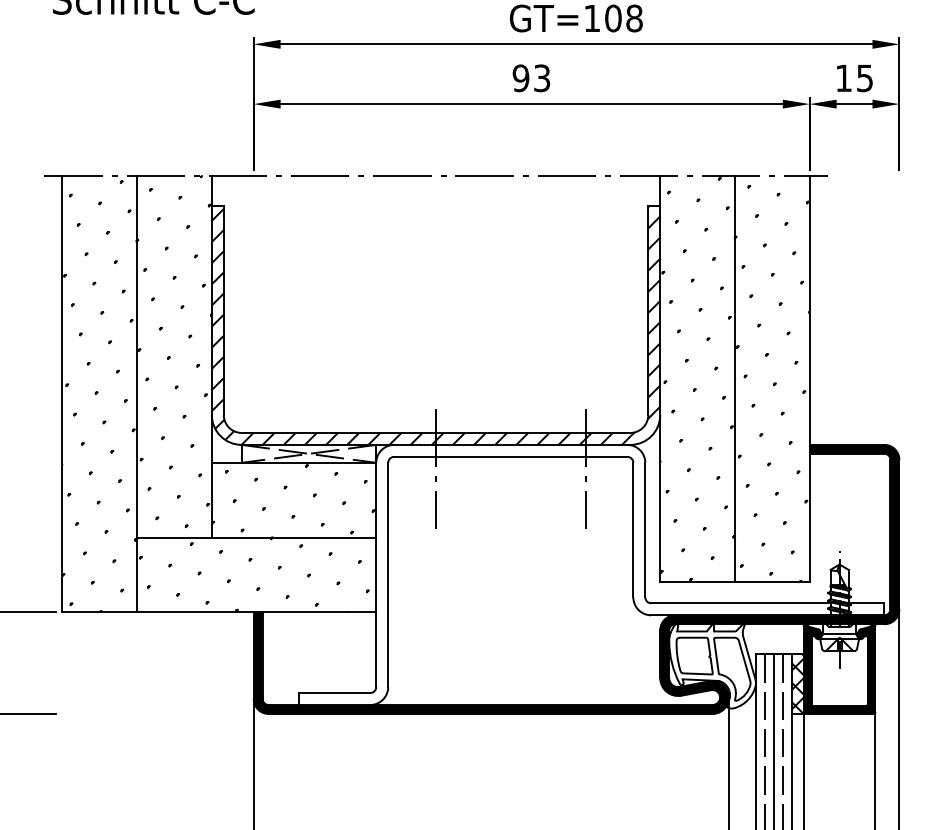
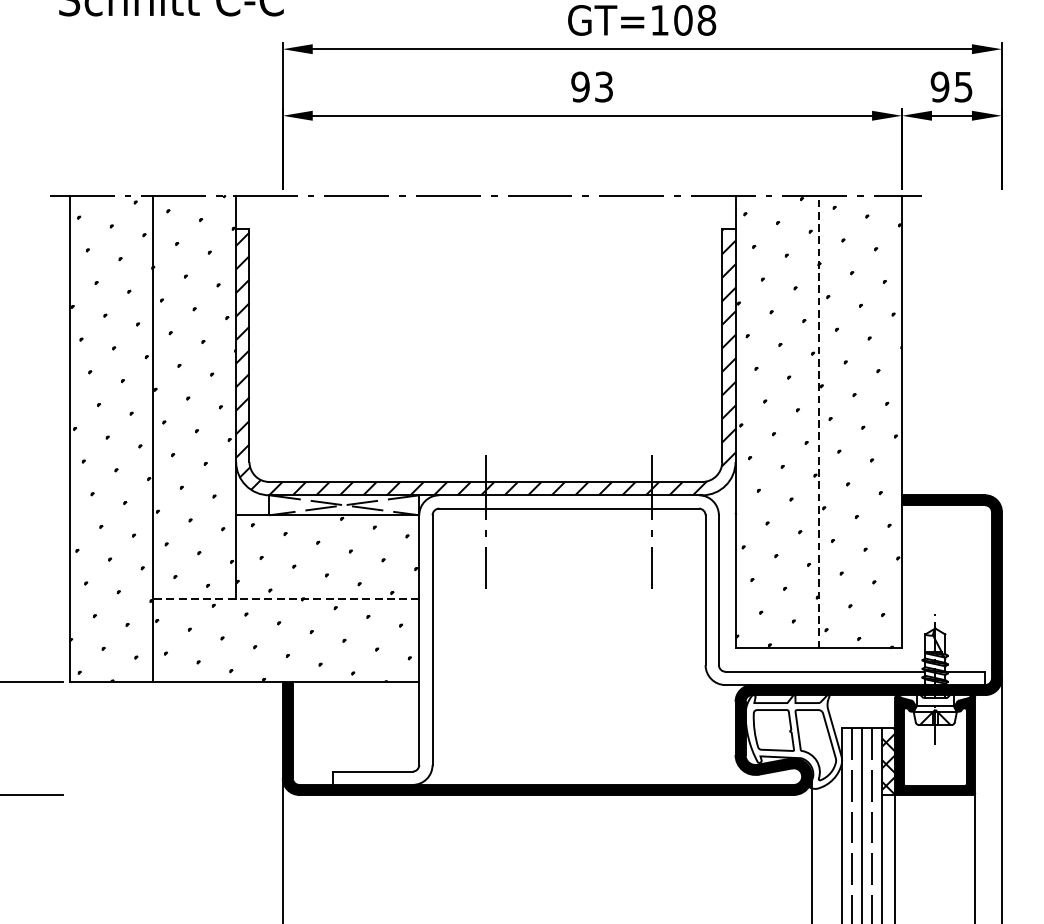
text: (843, 78) -> (939, 87), 15 -> 95
line: (734, 378) -> (818, 421), solid -> dashed
line: (256, 537) -> (285, 598), solid -> dashed

